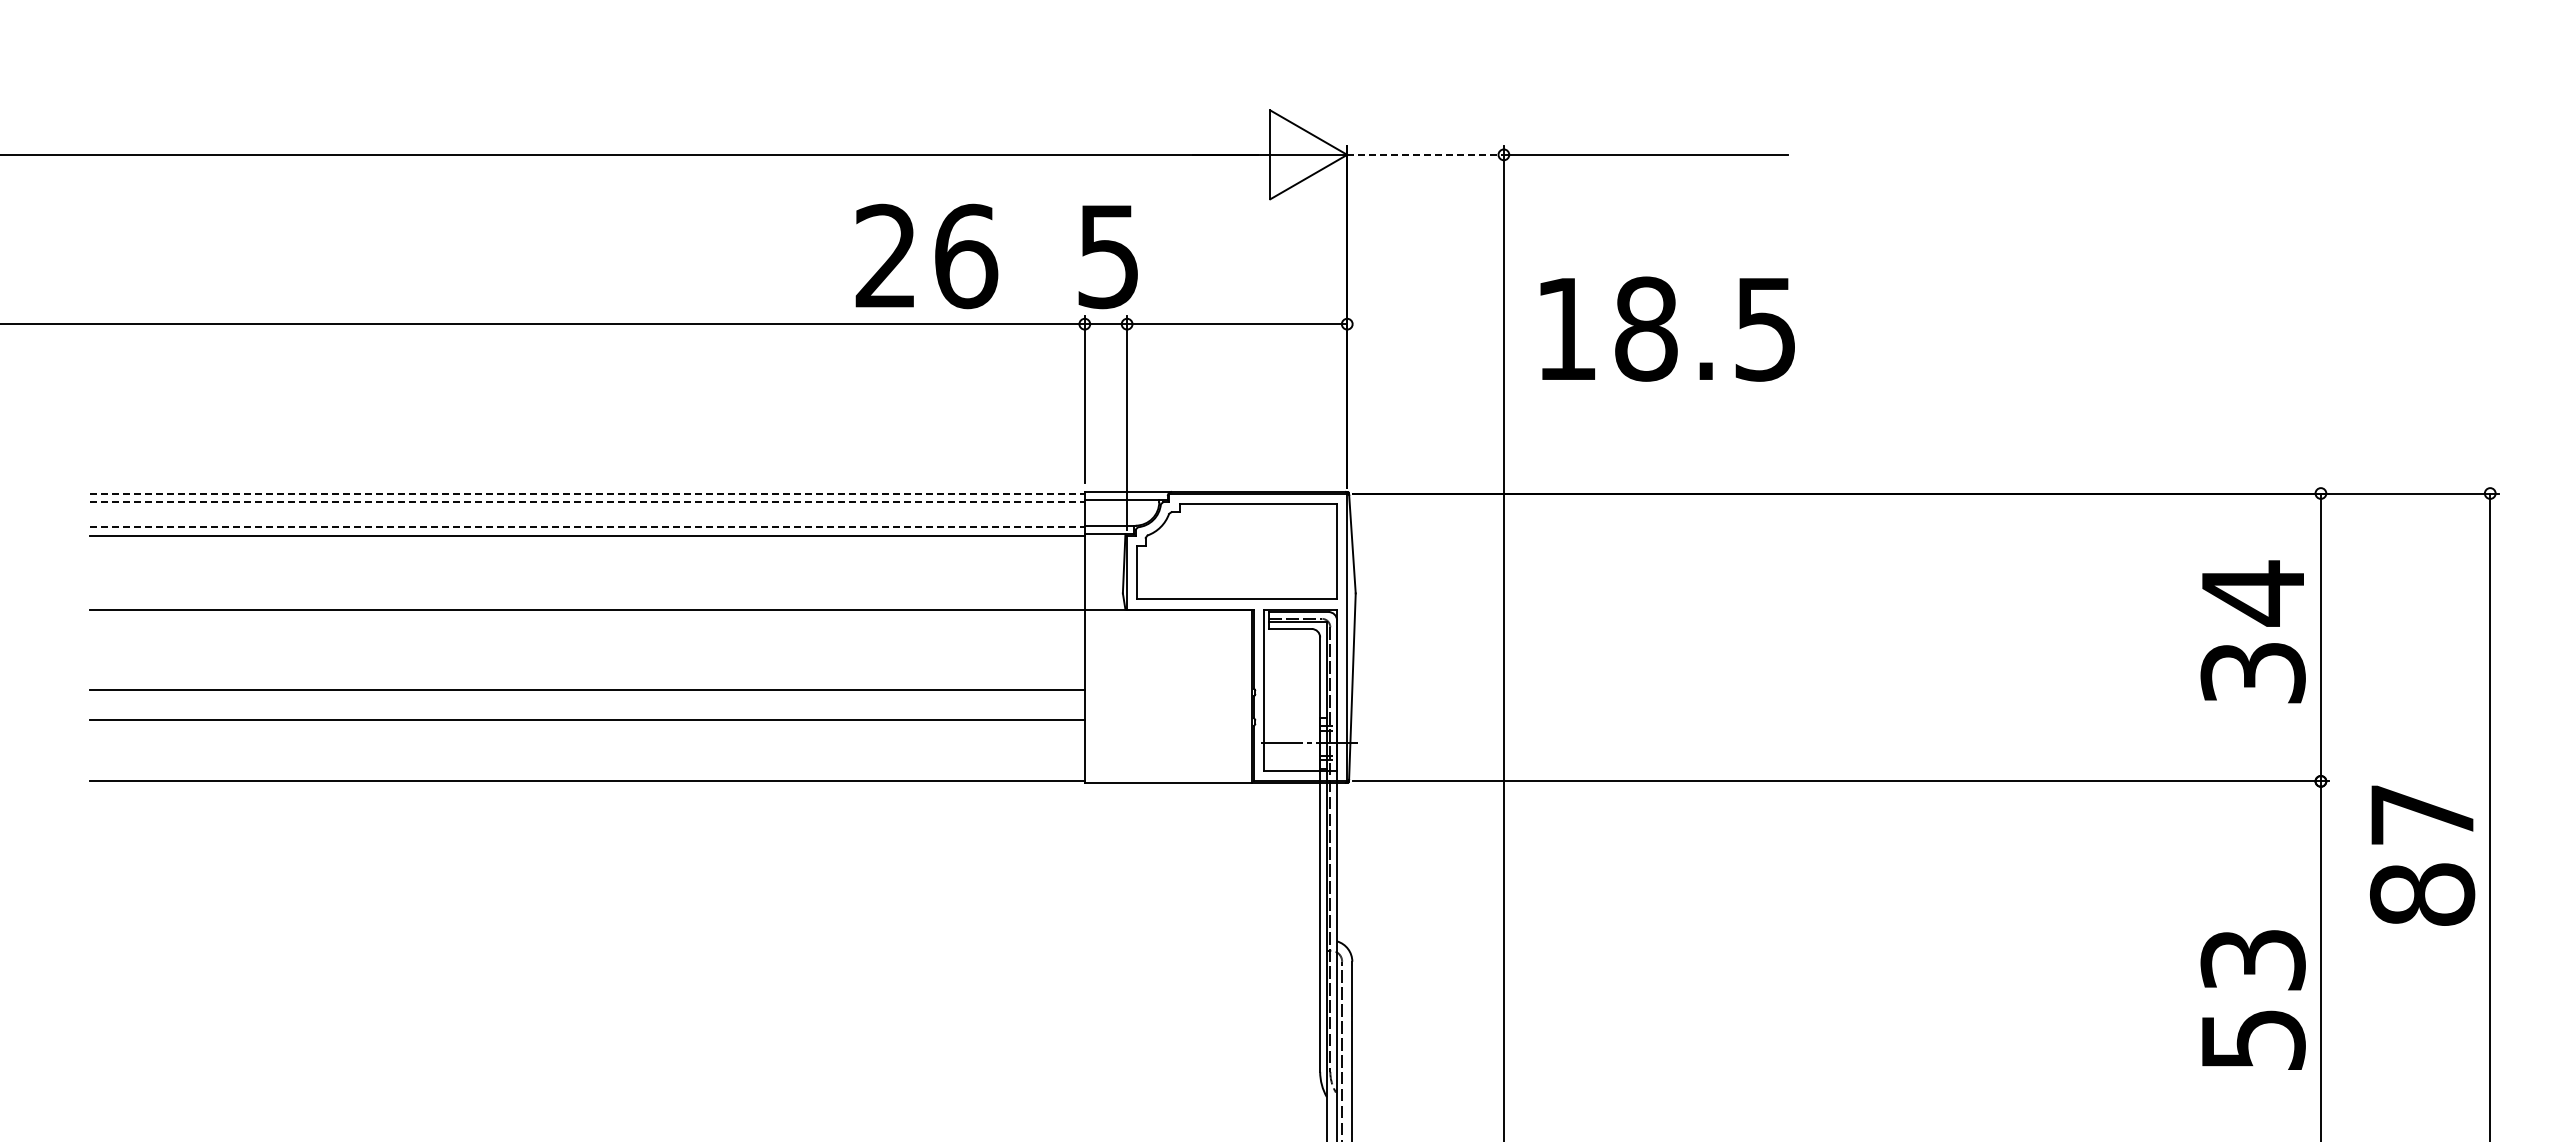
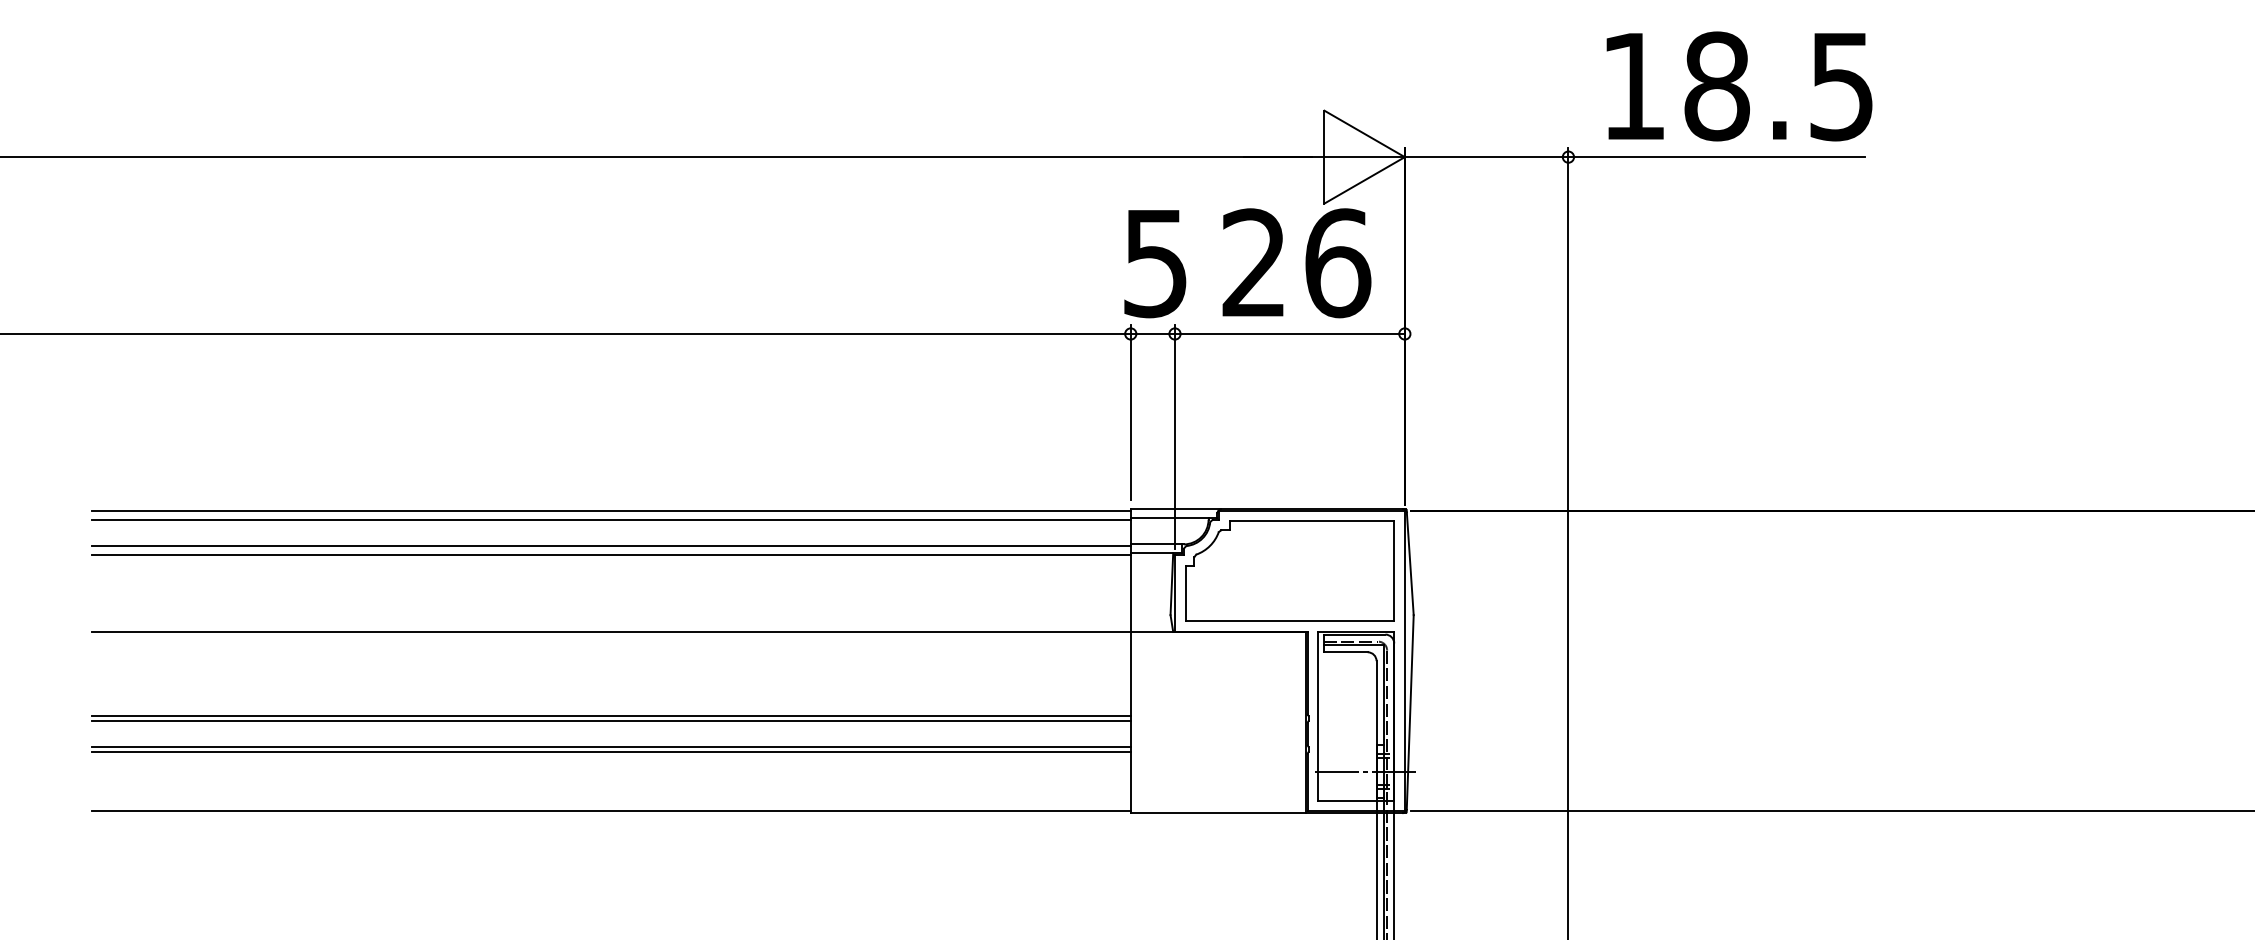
line: (1426, 154) -> (1487, 156), dashed -> solid
text: (926, 256) -> (1296, 263), moved
text: (1667, 328) -> (1739, 85), moved
line: (587, 493) -> (611, 510), dashed -> solid
line: (587, 501) -> (611, 519), dashed -> solid
line: (587, 527) -> (611, 546), dashed -> solid
line: (586, 694) -> (610, 720), added
line: (586, 724) -> (610, 752), added

